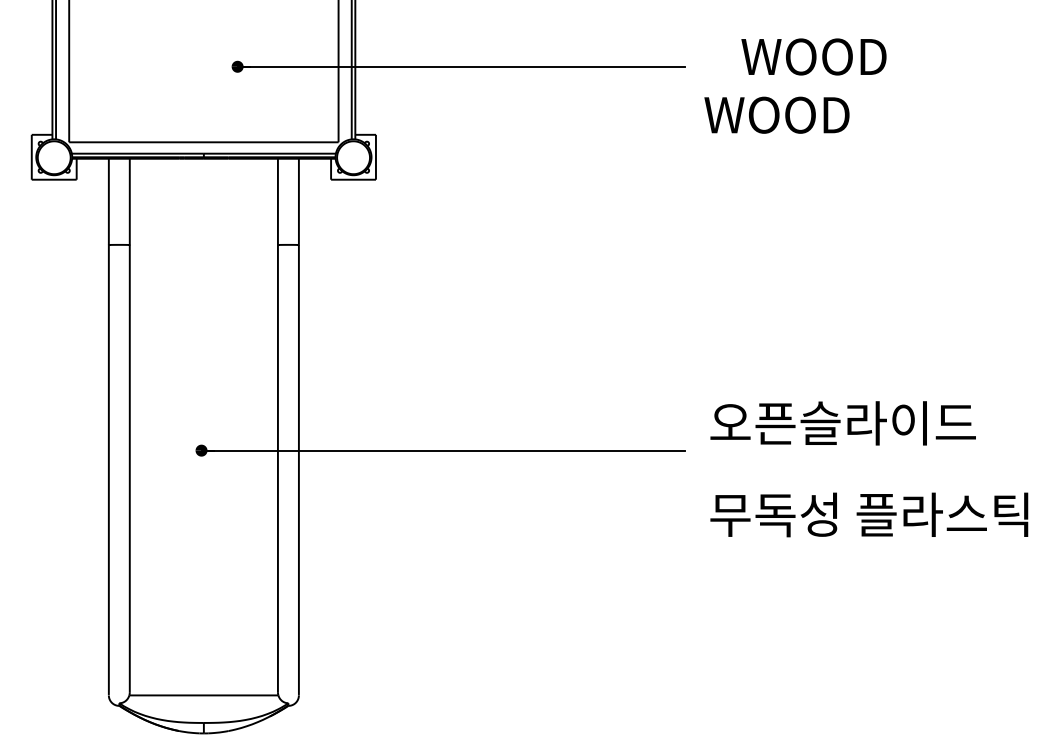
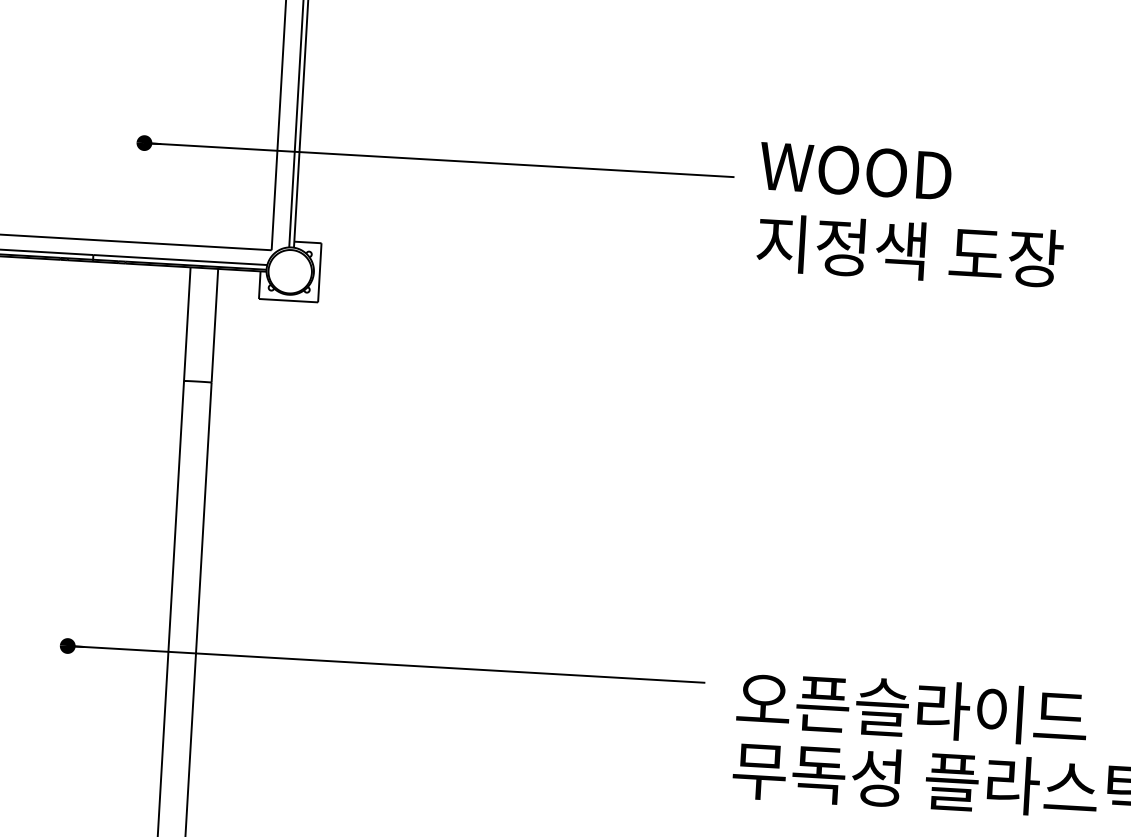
text: (813, 56) -> (855, 170), moved
text: (820, 114) -> (908, 250), WOOD -> 지정색 도장
text: (842, 423) -> (911, 709), moved

